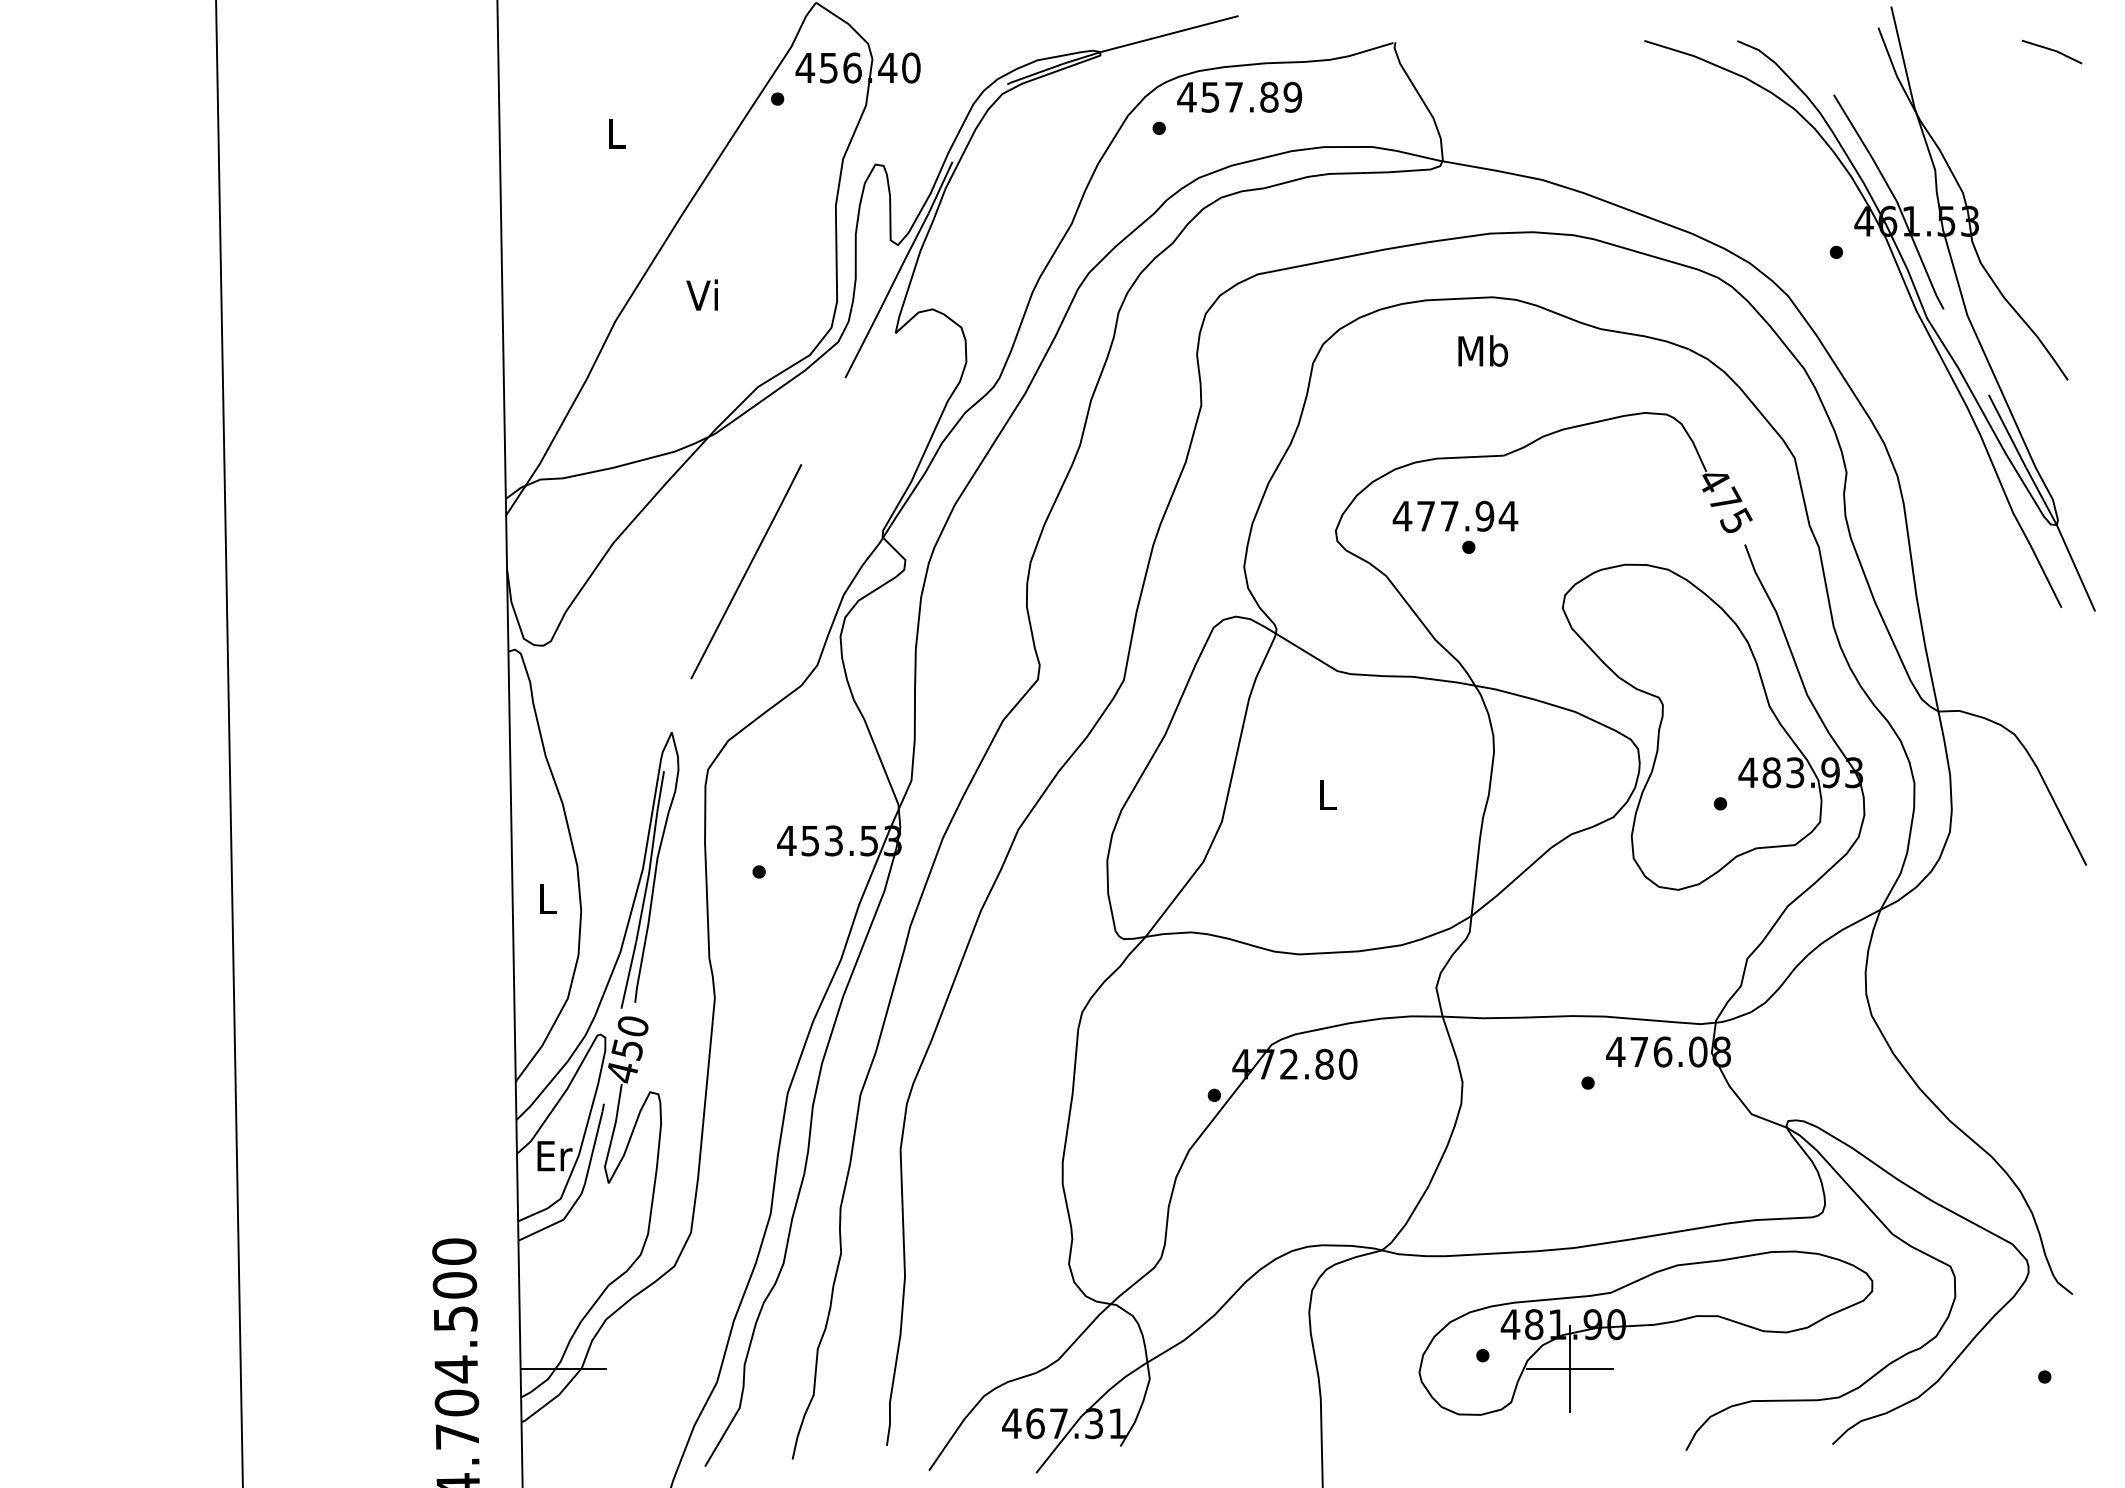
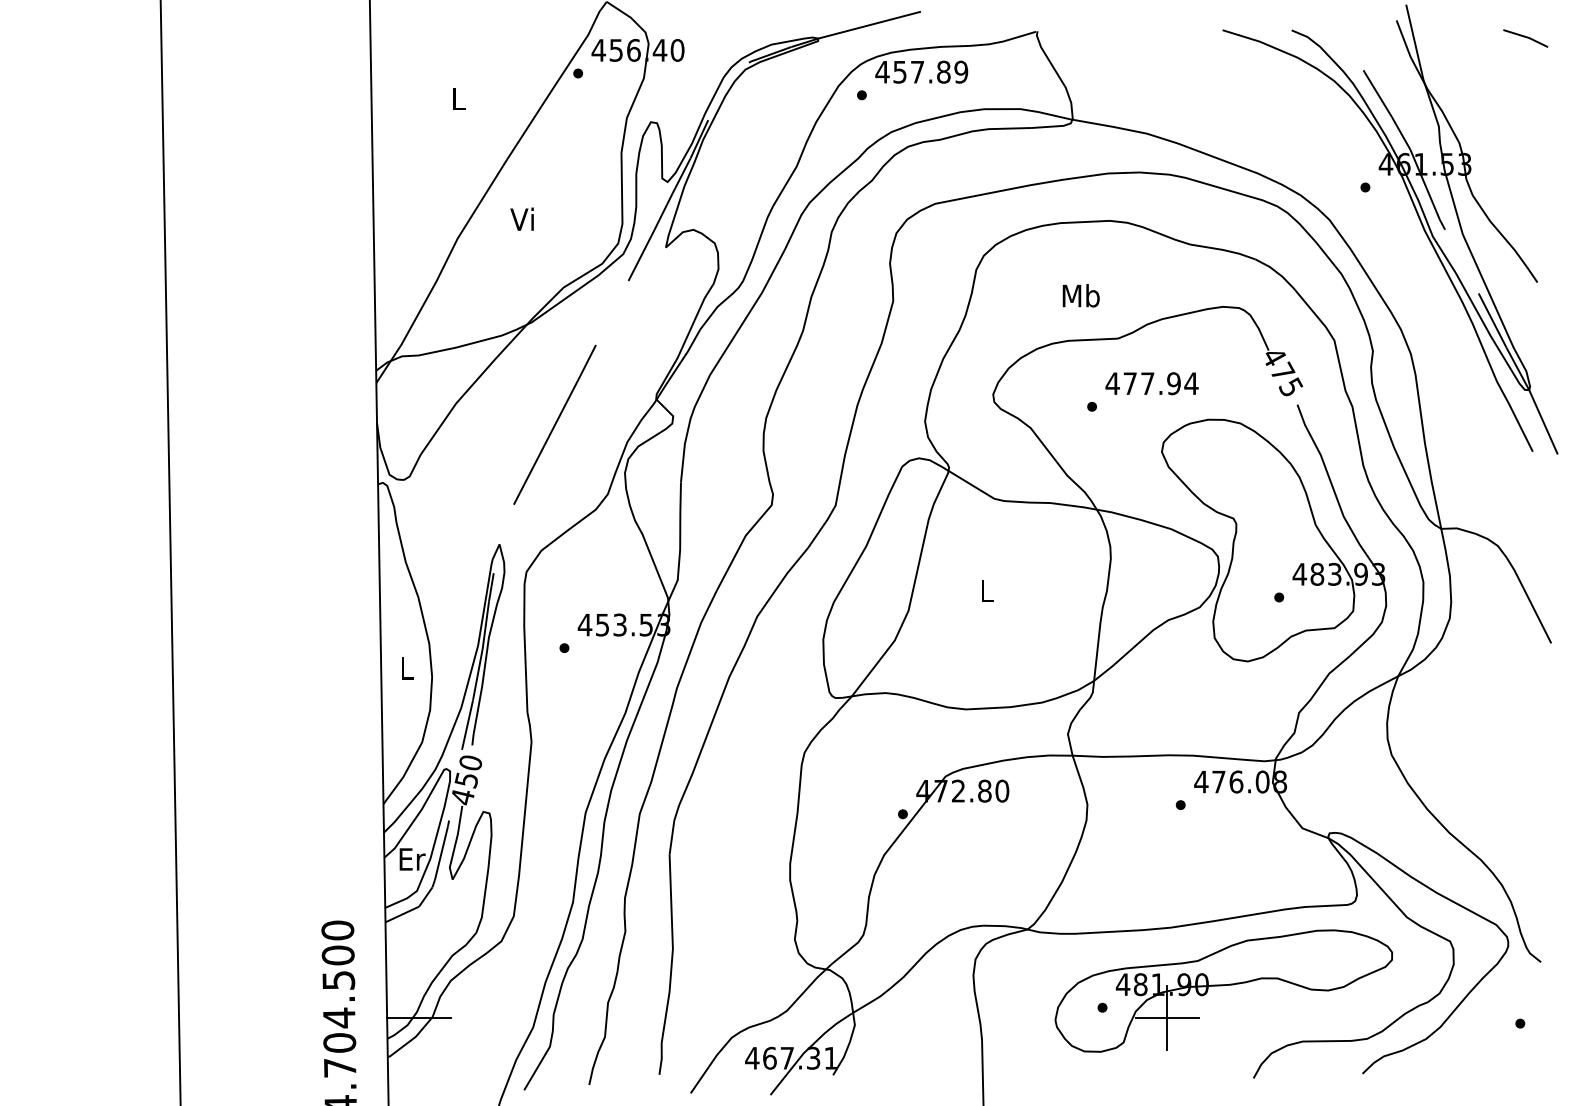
text: (1483, 350) -> (1081, 295), moved
text: (1455, 515) -> (1152, 383), moved

